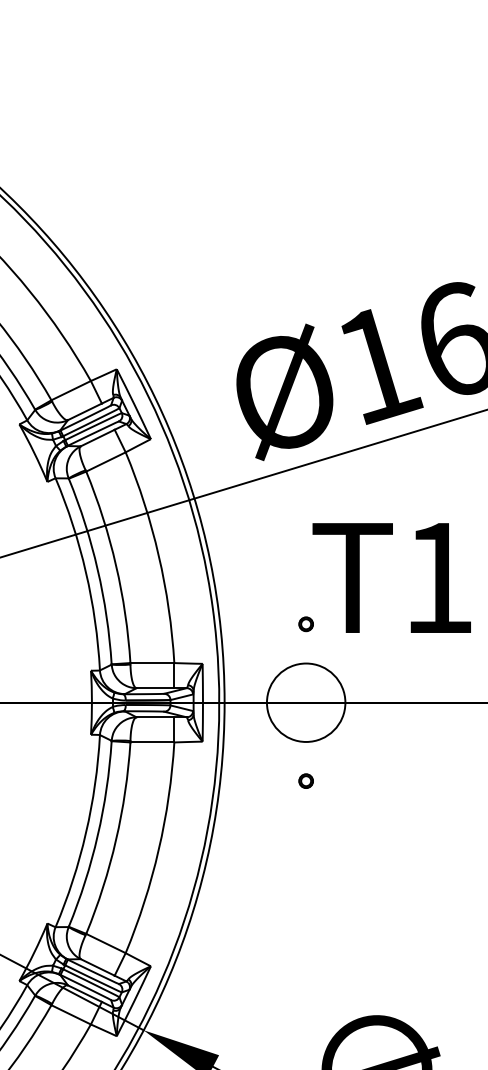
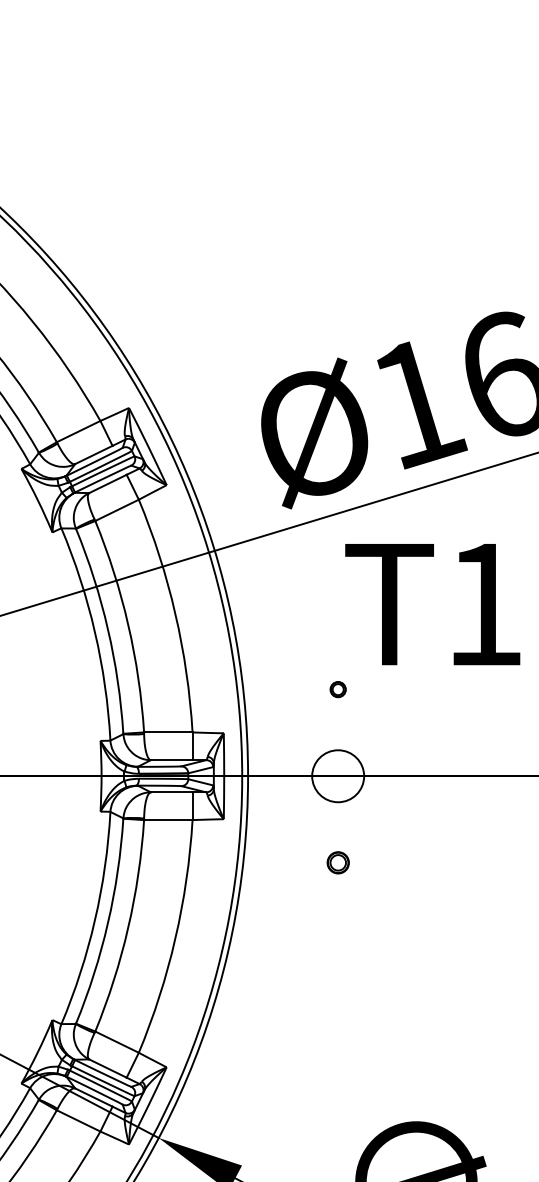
text: (391, 578) -> (432, 604), moved
circle: (305, 702) -> (337, 775), size x0.6
part: (305, 780) -> (337, 862), size x1.4

